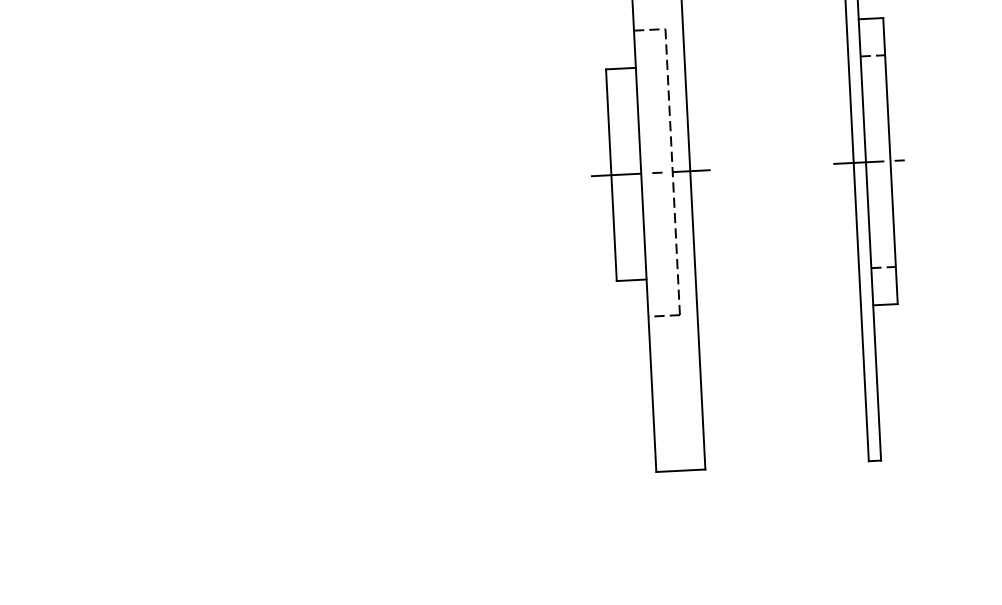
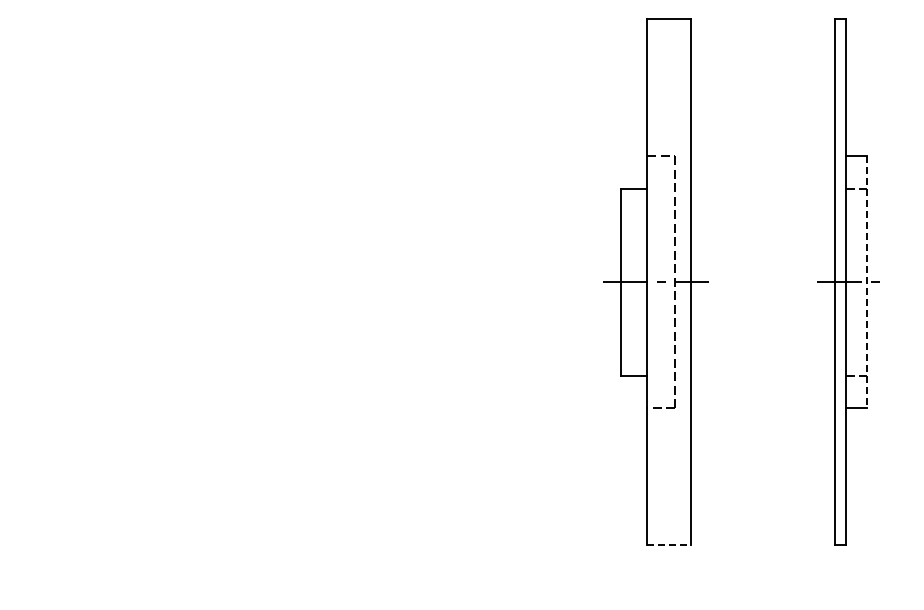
line: (890, 161) -> (867, 282), solid -> dashed
line: (681, 470) -> (669, 545), solid -> dashed

